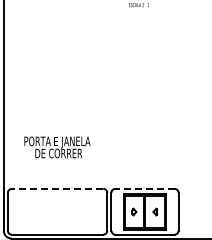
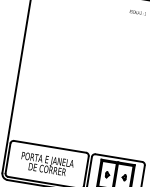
text: (57, 147) -> (47, 164), moved
line: (57, 188) -> (50, 146), dashed -> solid
line: (145, 188) -> (119, 157), dashed -> solid

